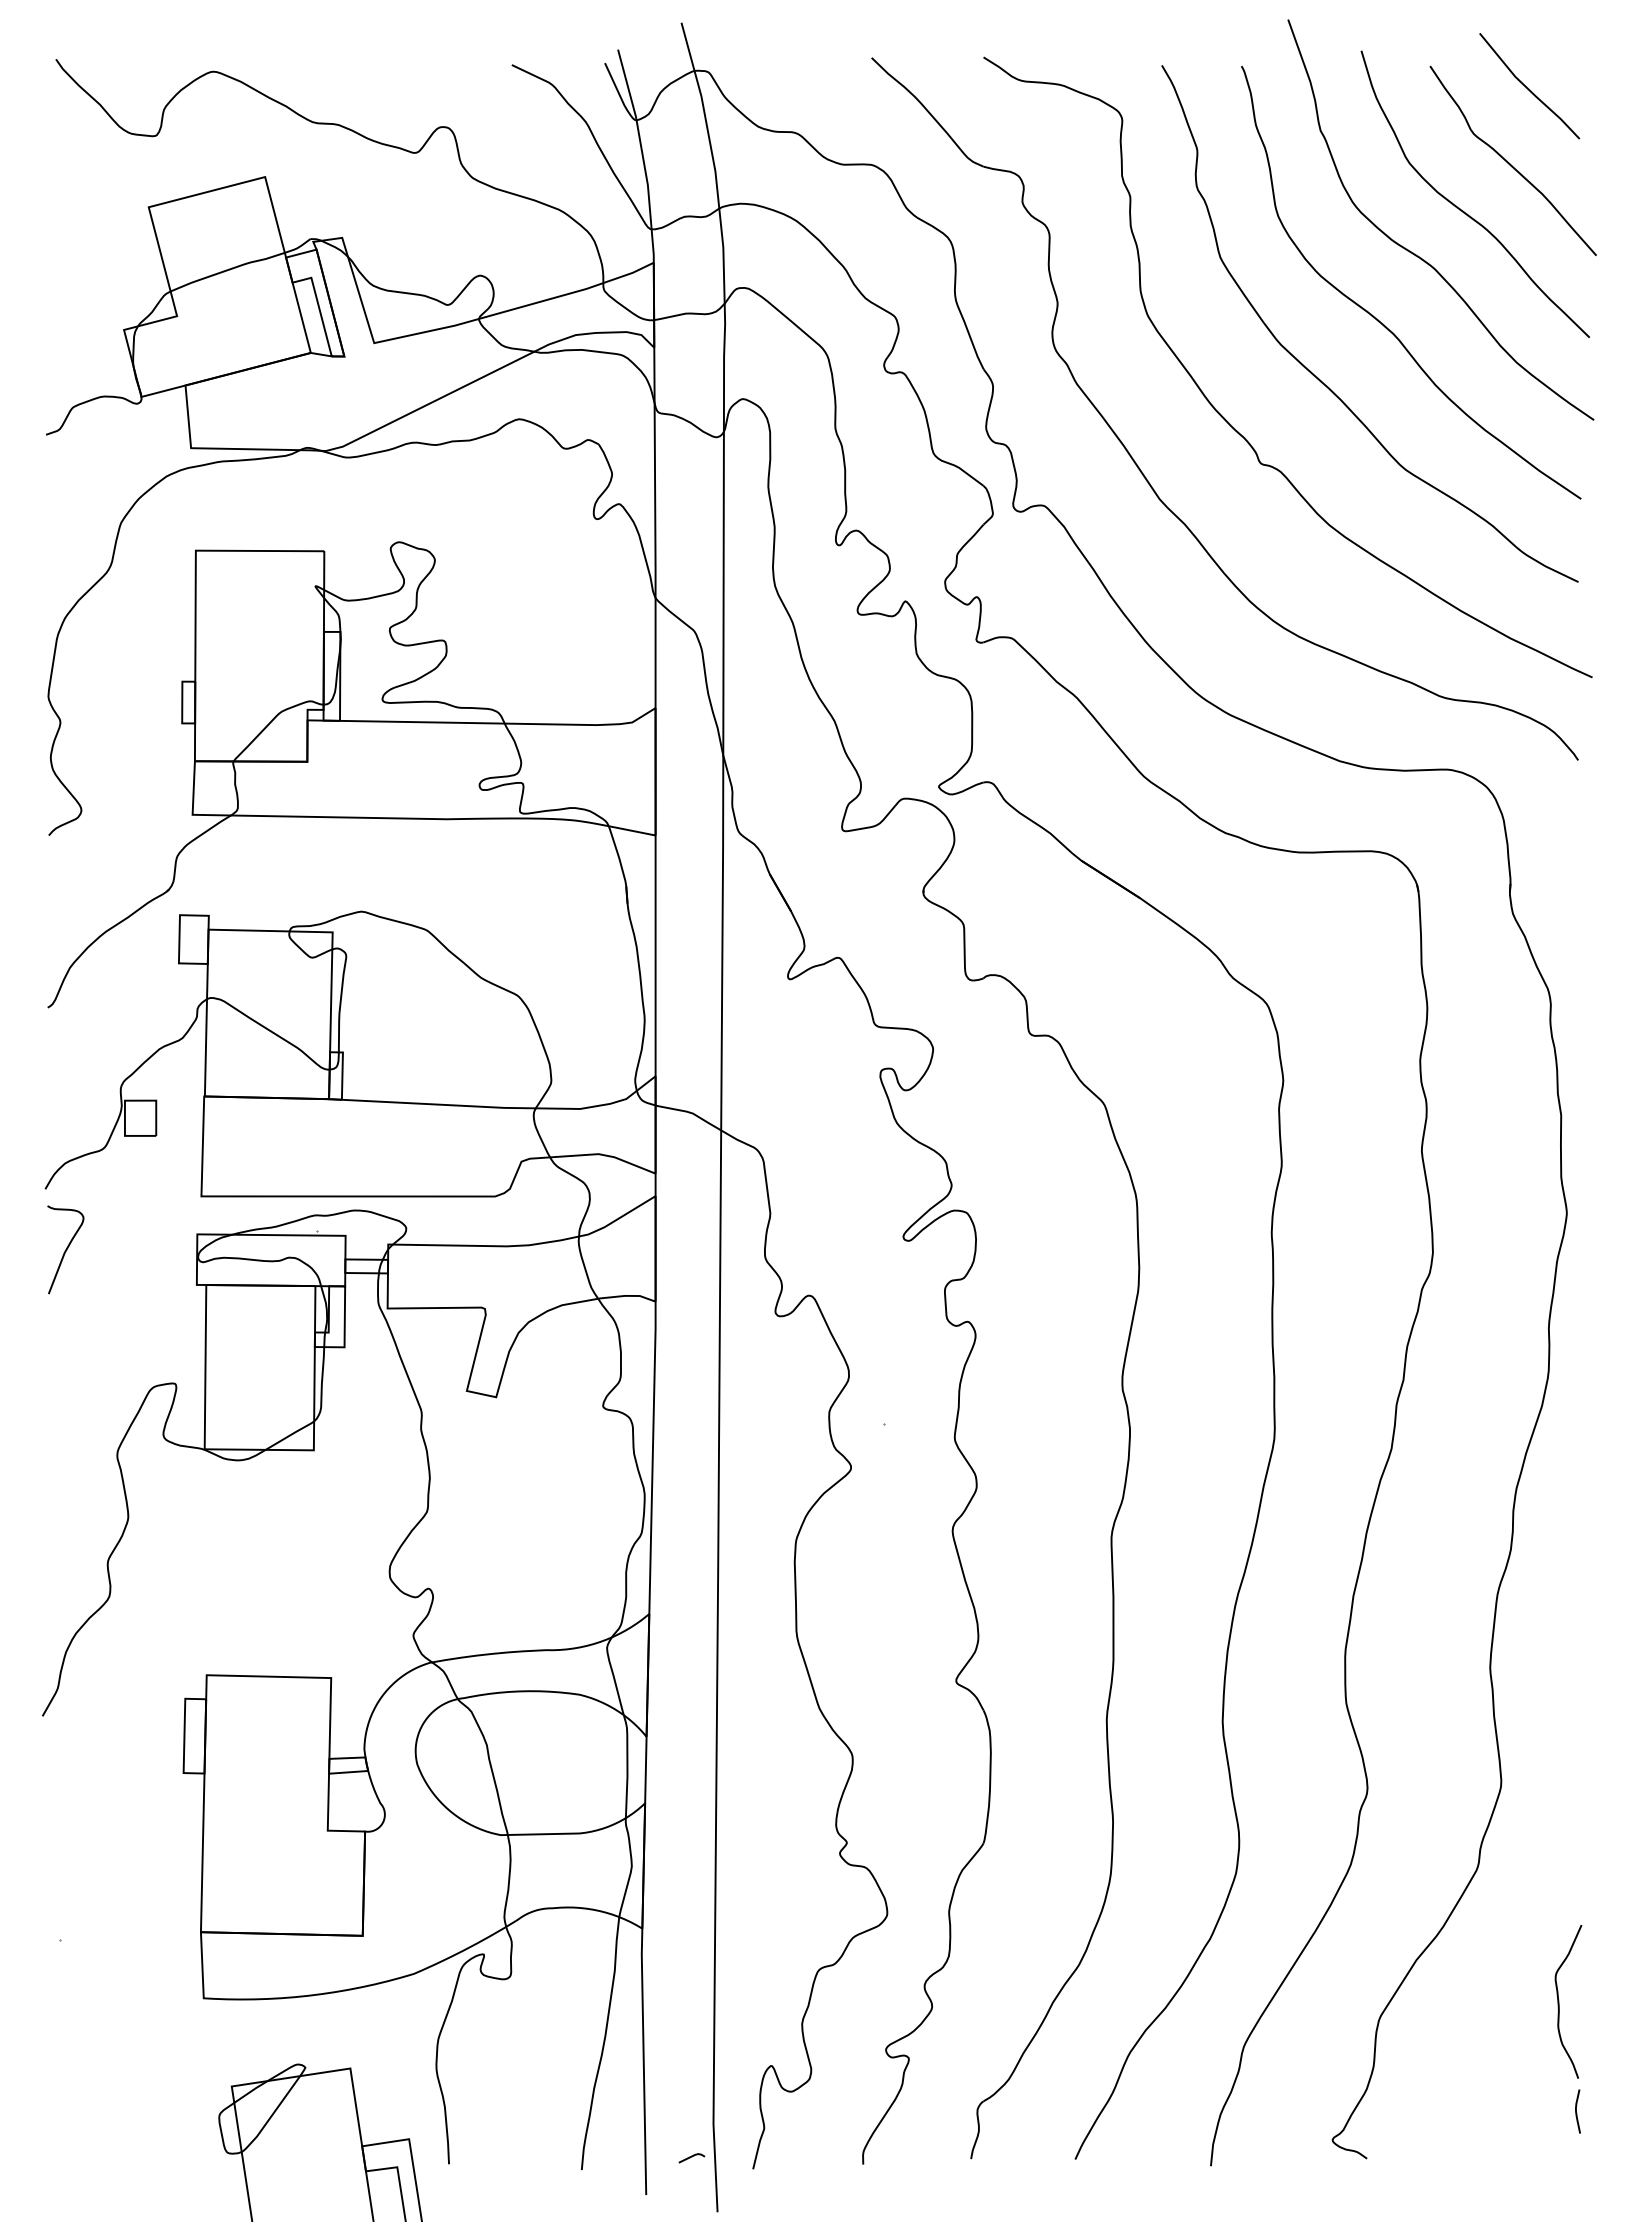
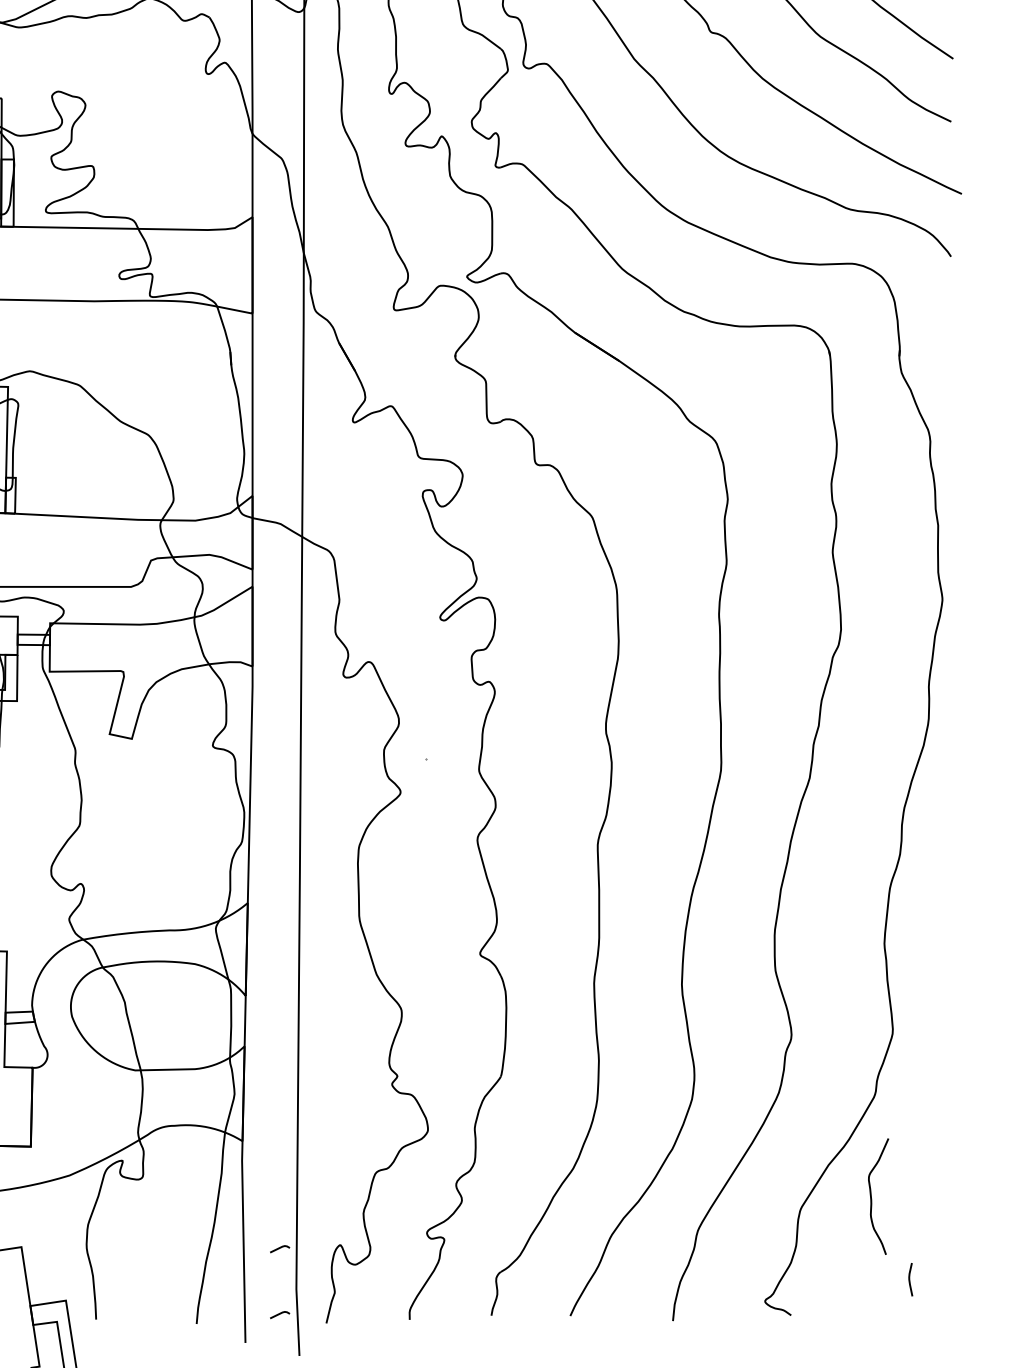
curve: (1559, 2001) -> (871, 1196), moved
line: (691, 2070) -> (279, 1248), added
curve: (1576, 2111) -> (909, 1279), moved

